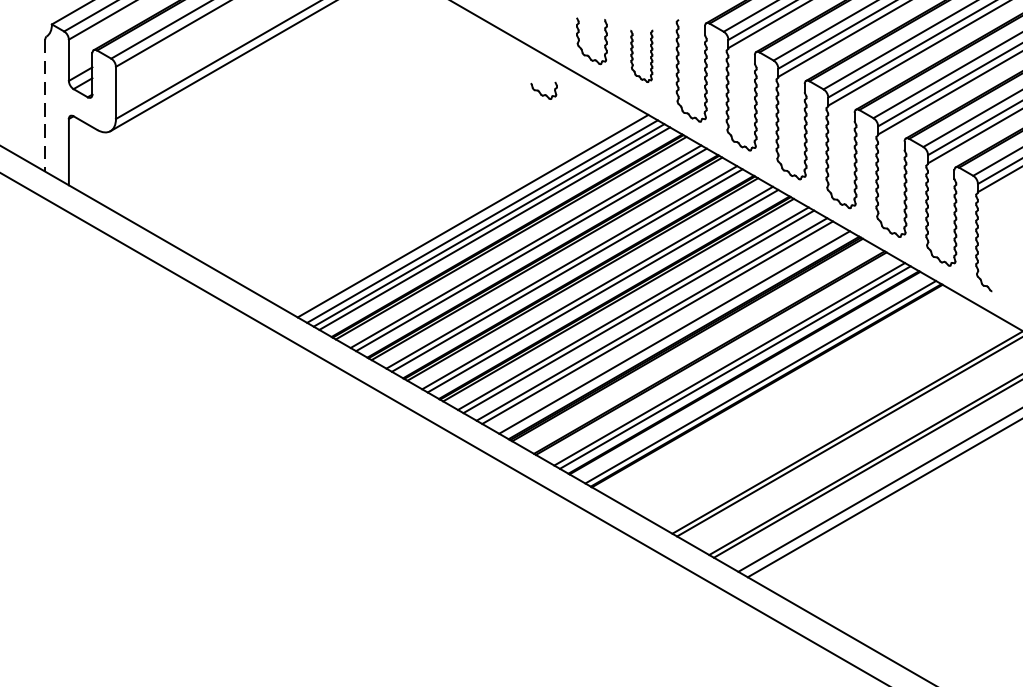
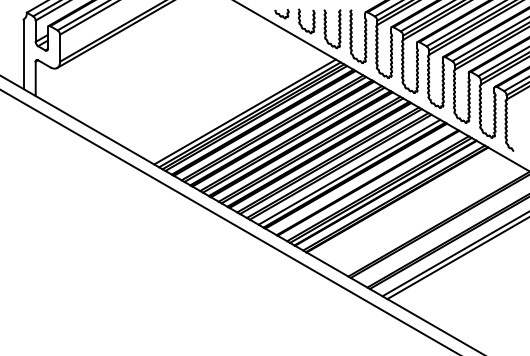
part: (641, 56) -> (332, 29), size x1.43
part: (543, 91) -> (281, 14), moved
line: (45, 107) -> (23, 55), dashed -> solid

